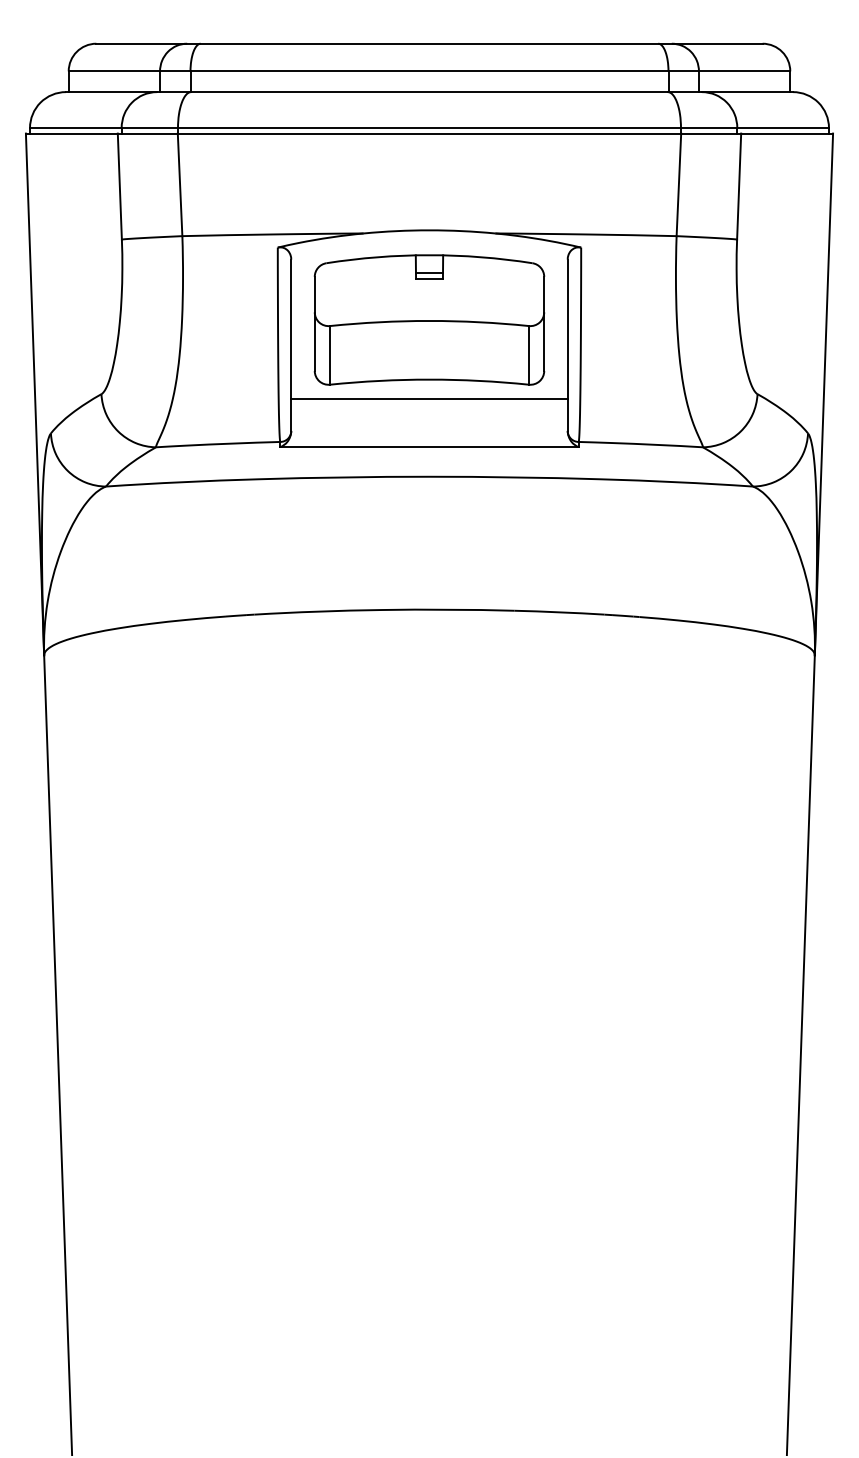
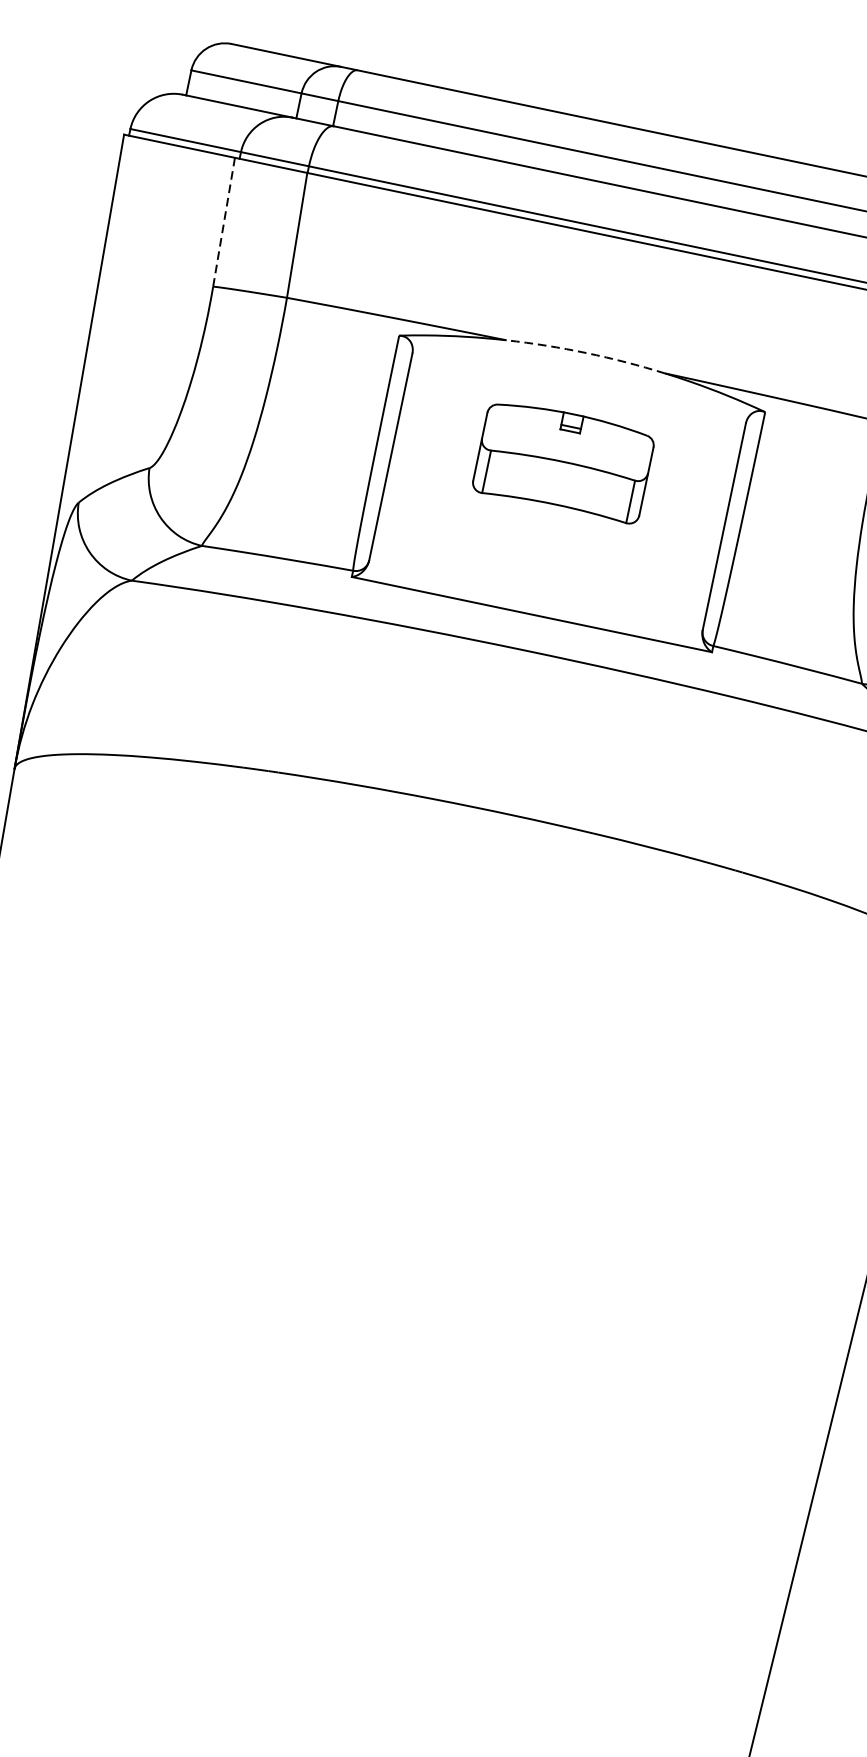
line: (119, 187) -> (223, 223), solid -> dashed
arc: (429, 230) -> (586, 353), solid -> dashed
part: (429, 319) -> (564, 460), size x0.6
line: (429, 399) -> (543, 557), removed

